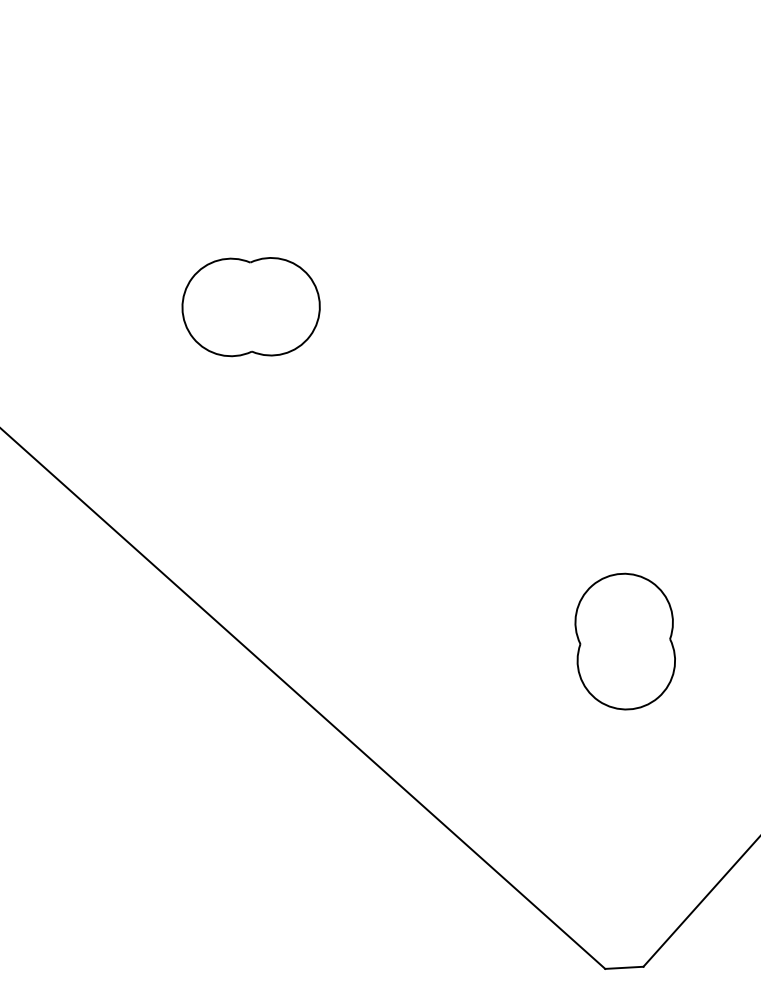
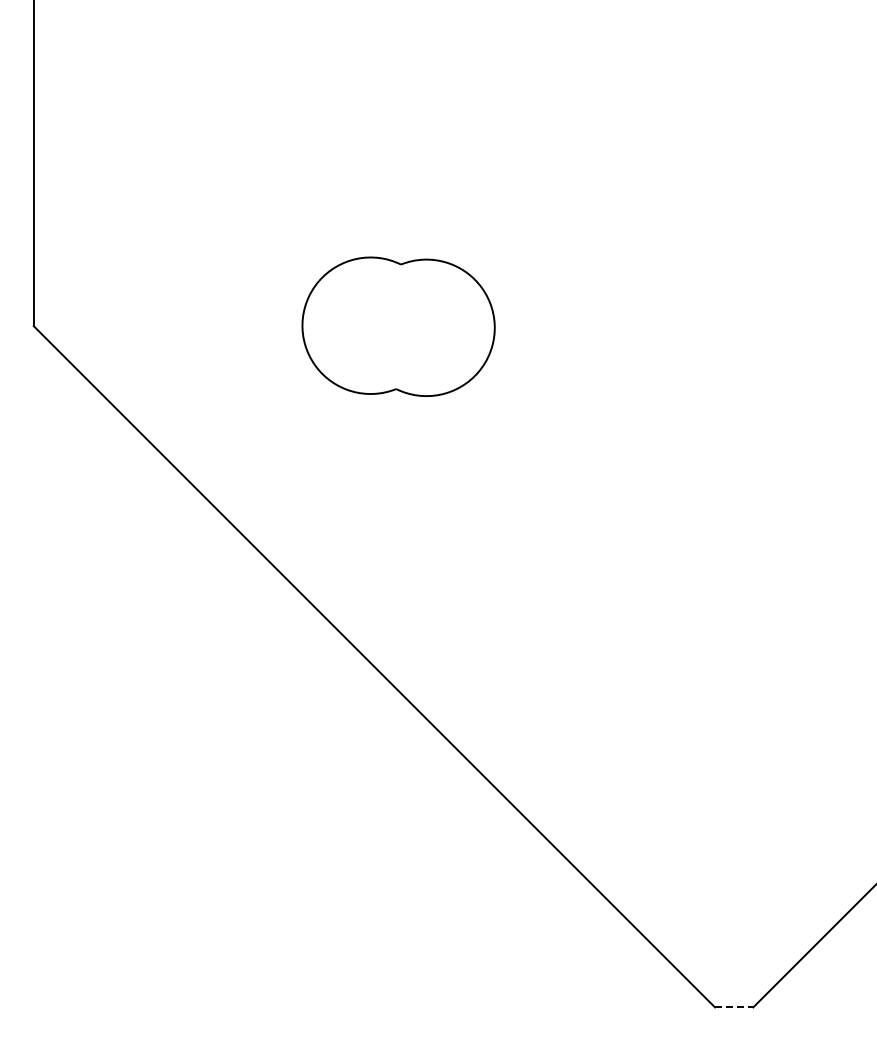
part: (250, 306) -> (397, 326), size x1.4
part: (624, 641) -> (752, 681), removed
line: (624, 967) -> (734, 1007), solid -> dashed

